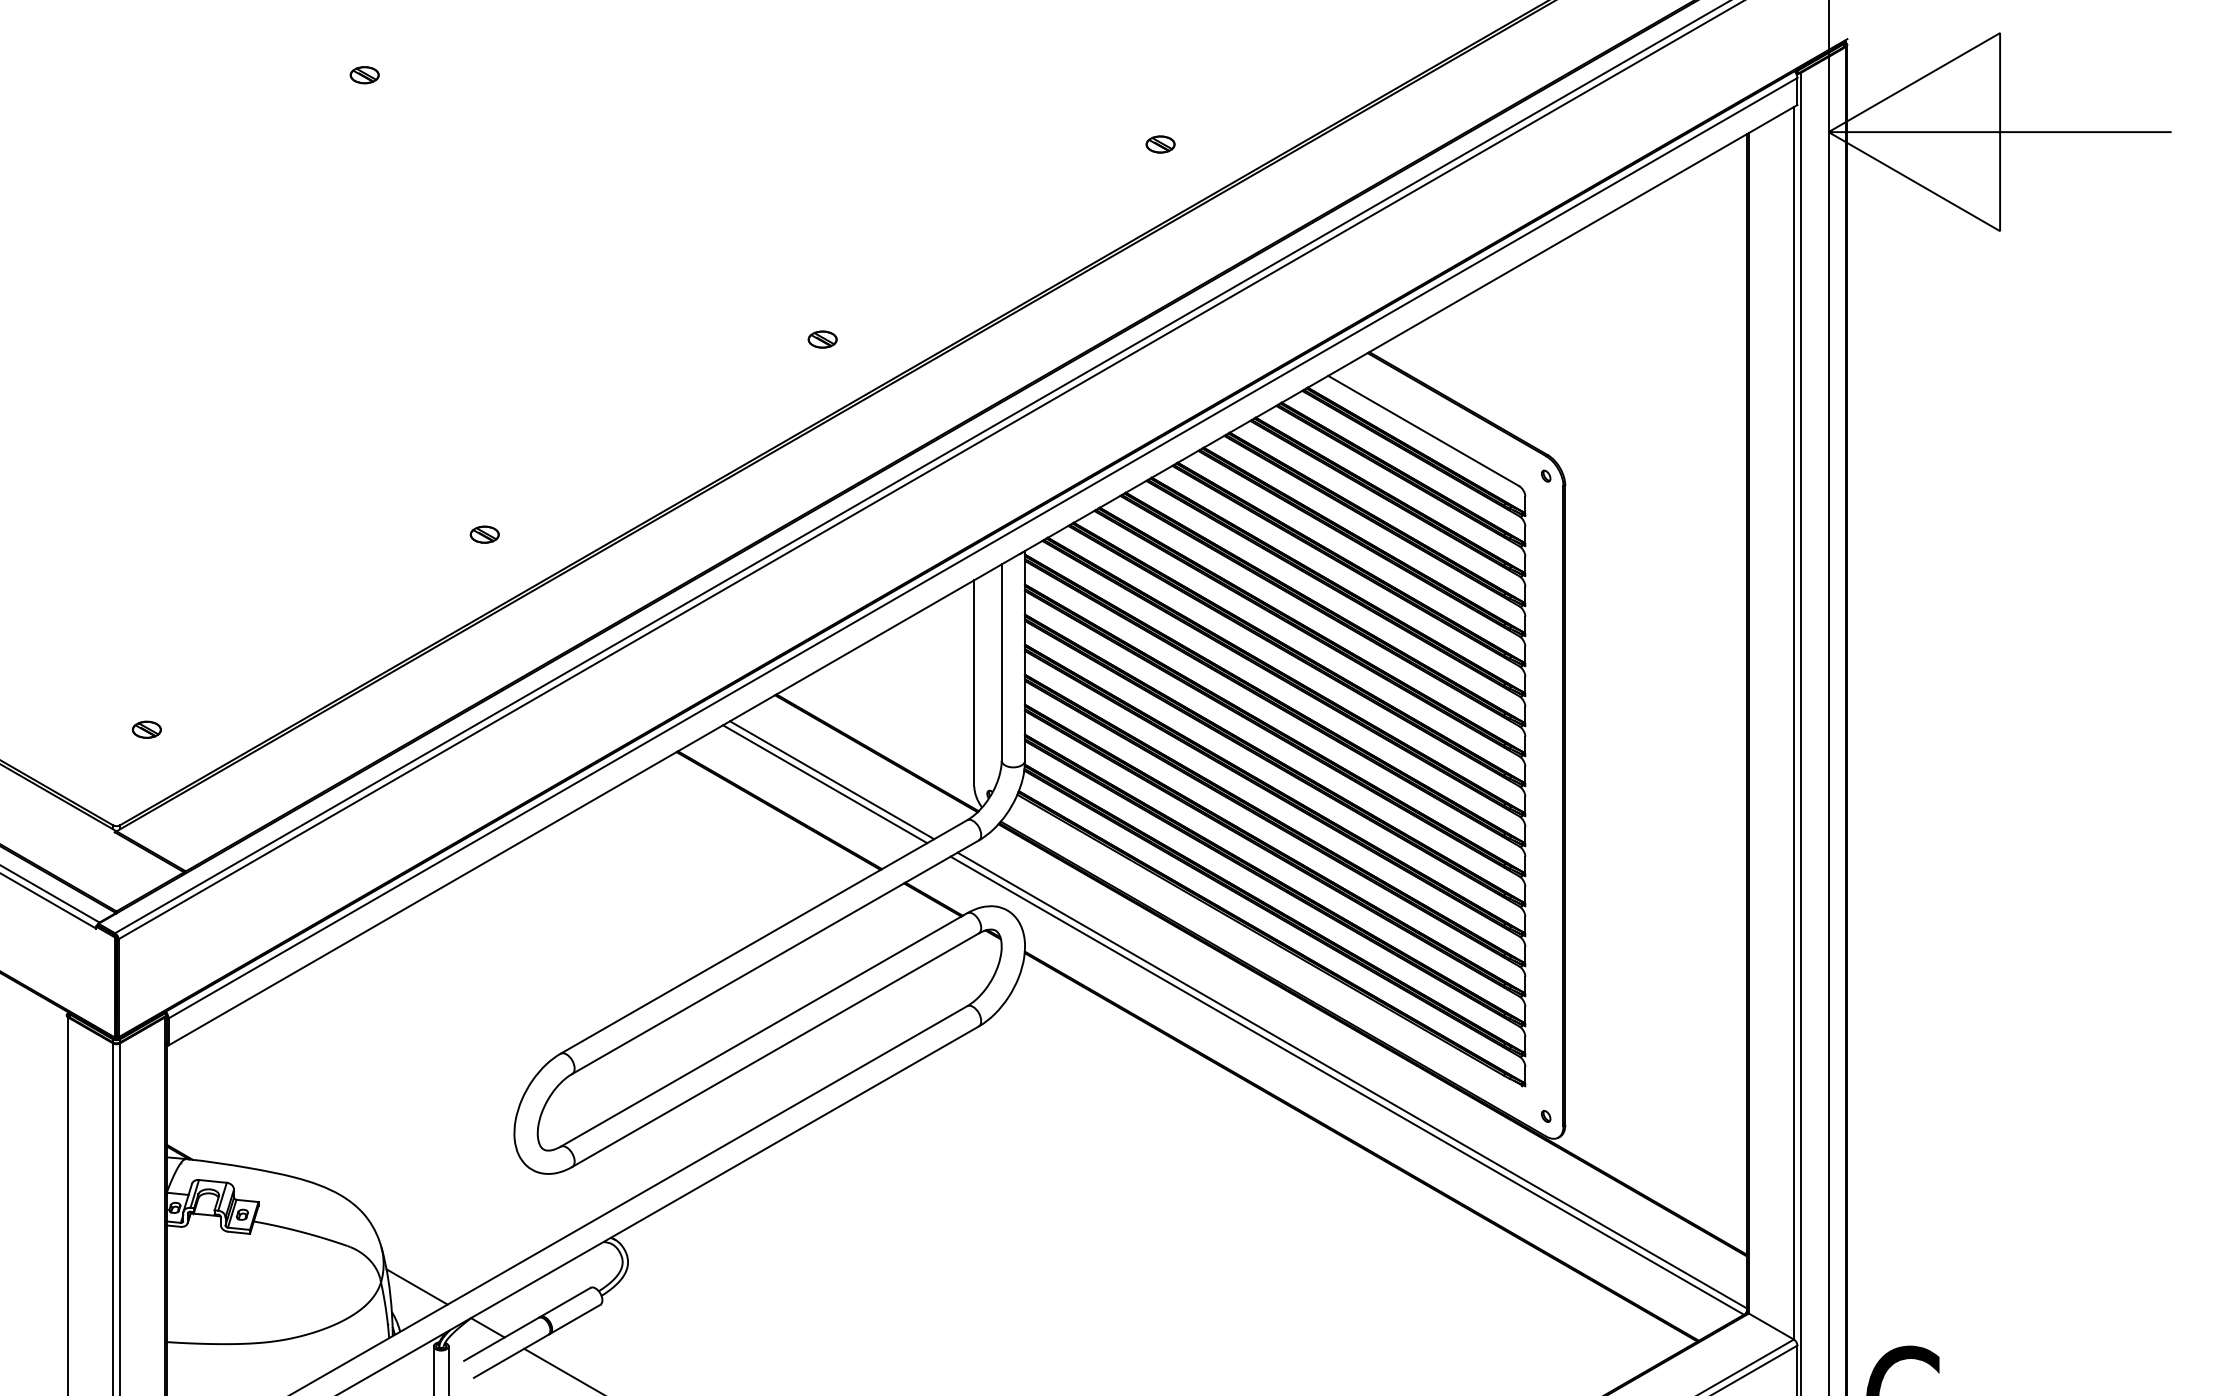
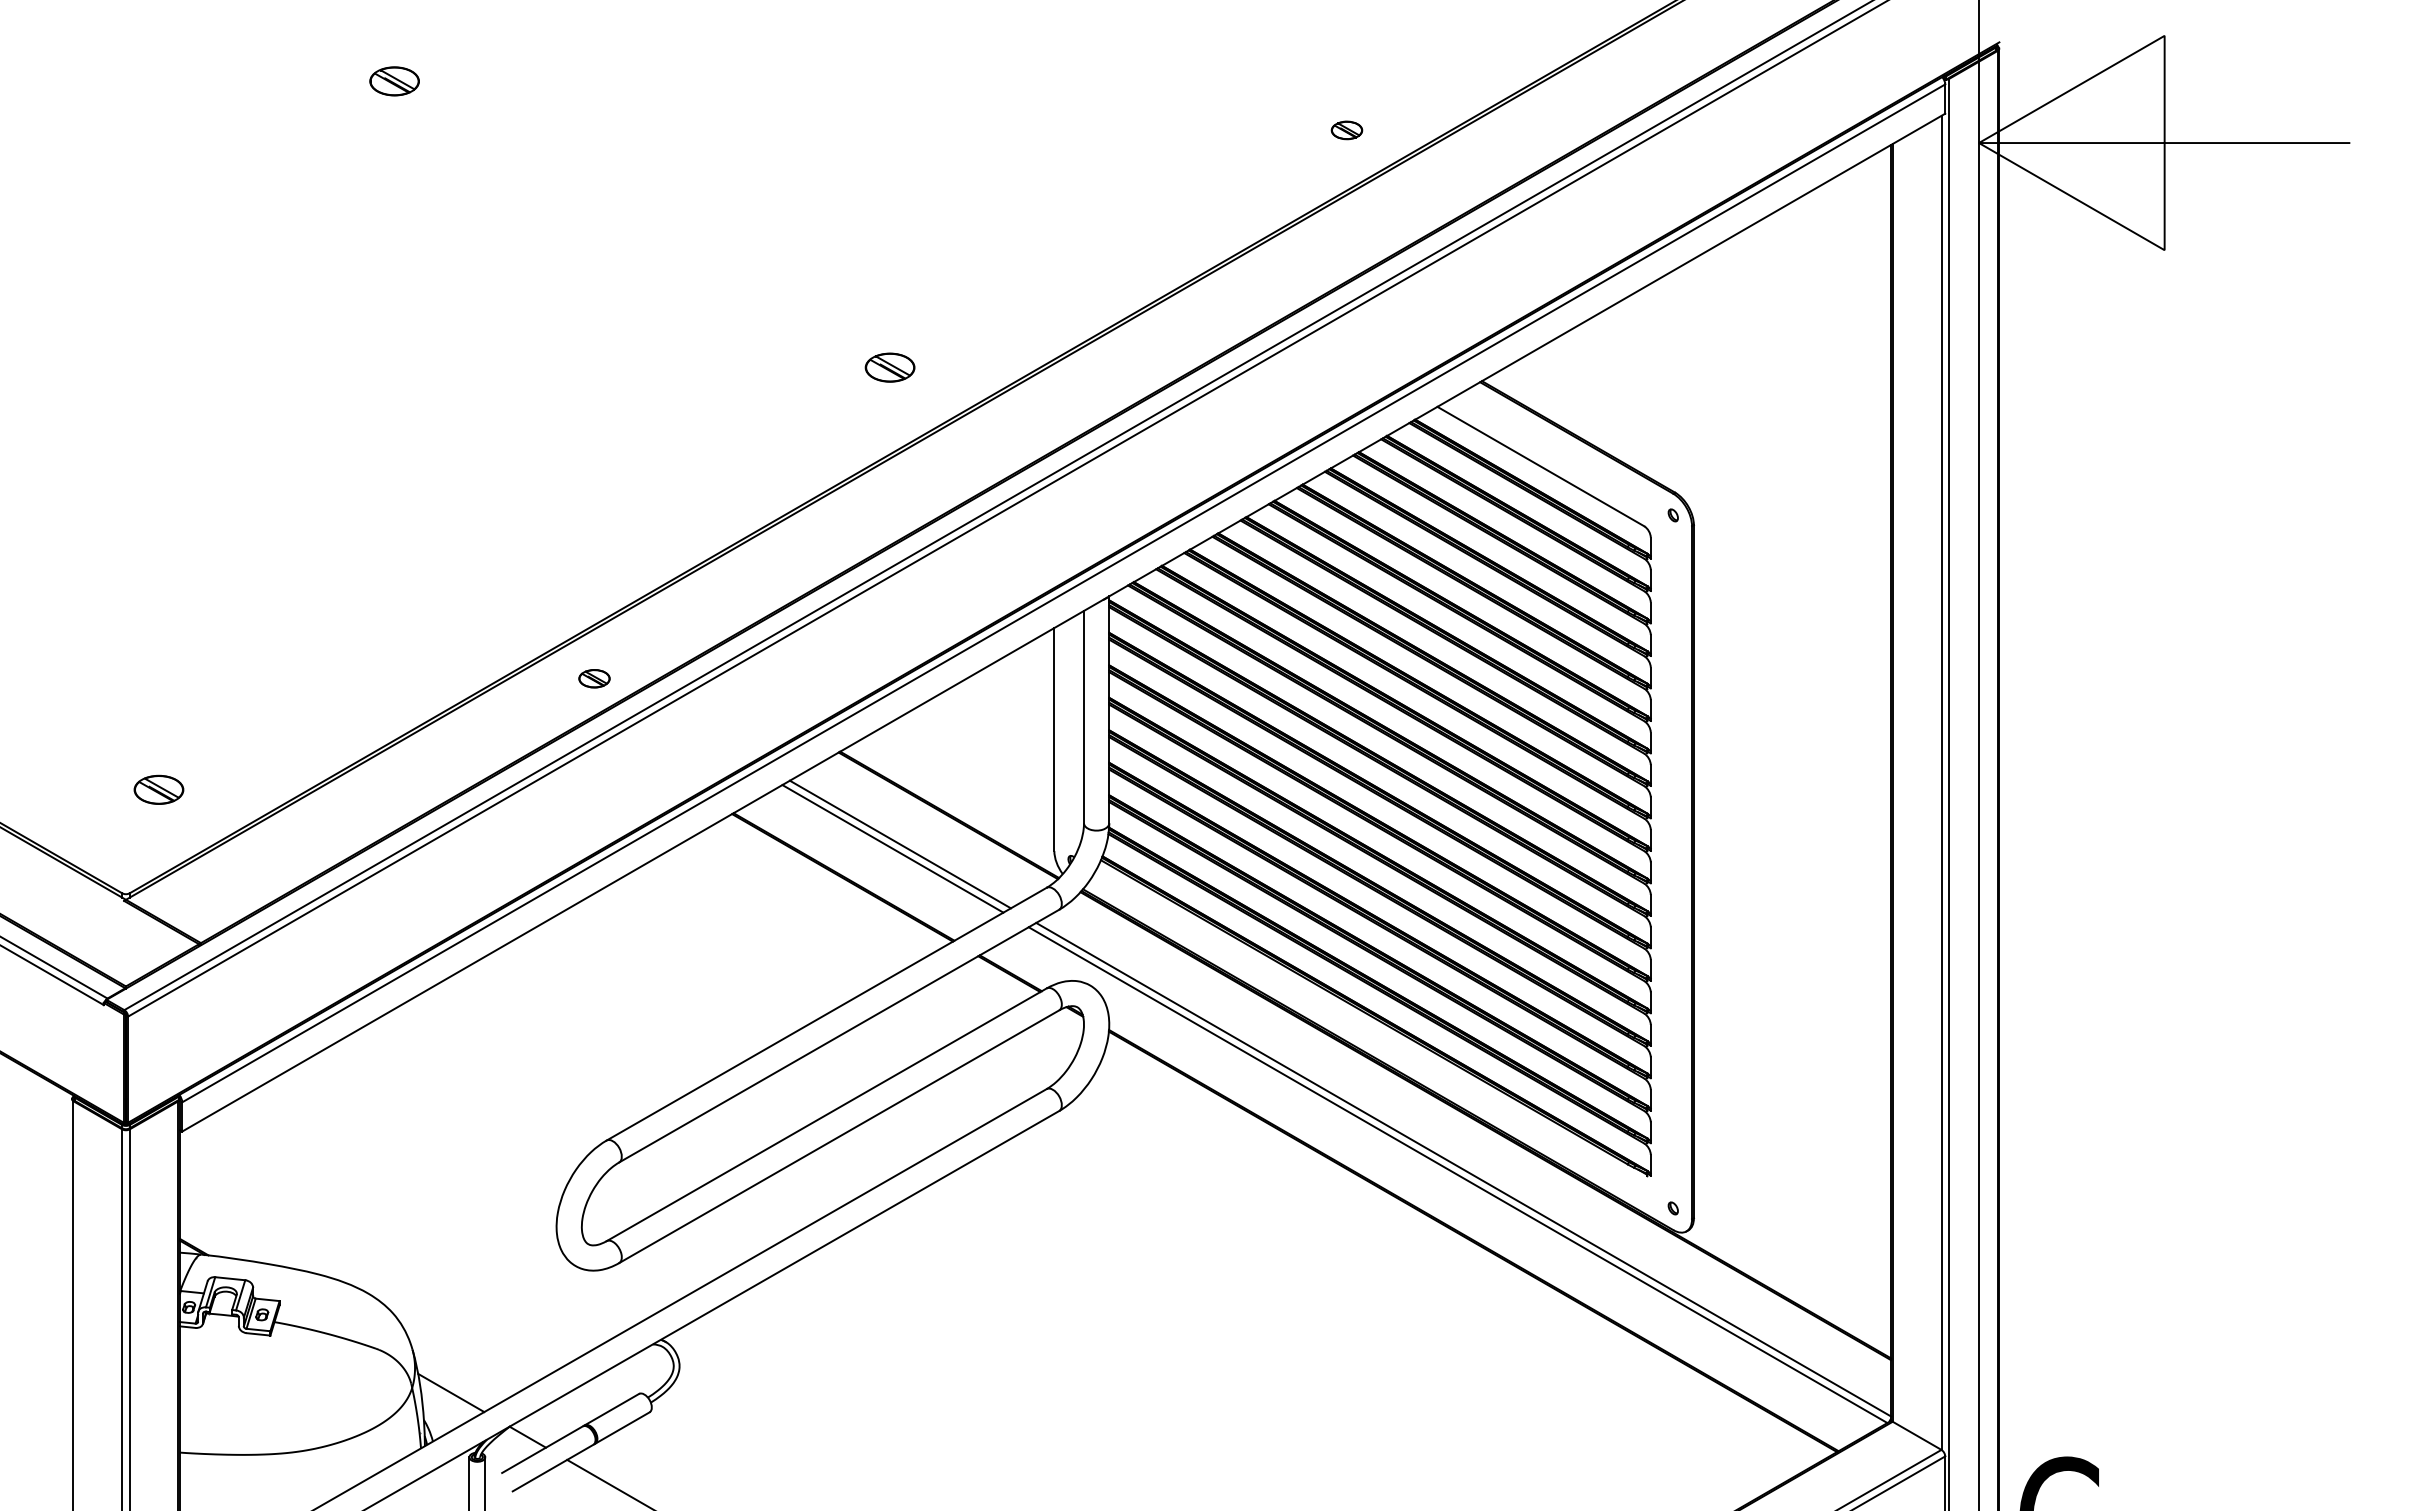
part: (364, 75) -> (394, 81), size x1.6
part: (1160, 144) -> (1346, 130), moved
part: (822, 339) -> (890, 367), size x1.6
part: (484, 534) -> (594, 678), moved
part: (146, 729) -> (158, 789), size x1.6

